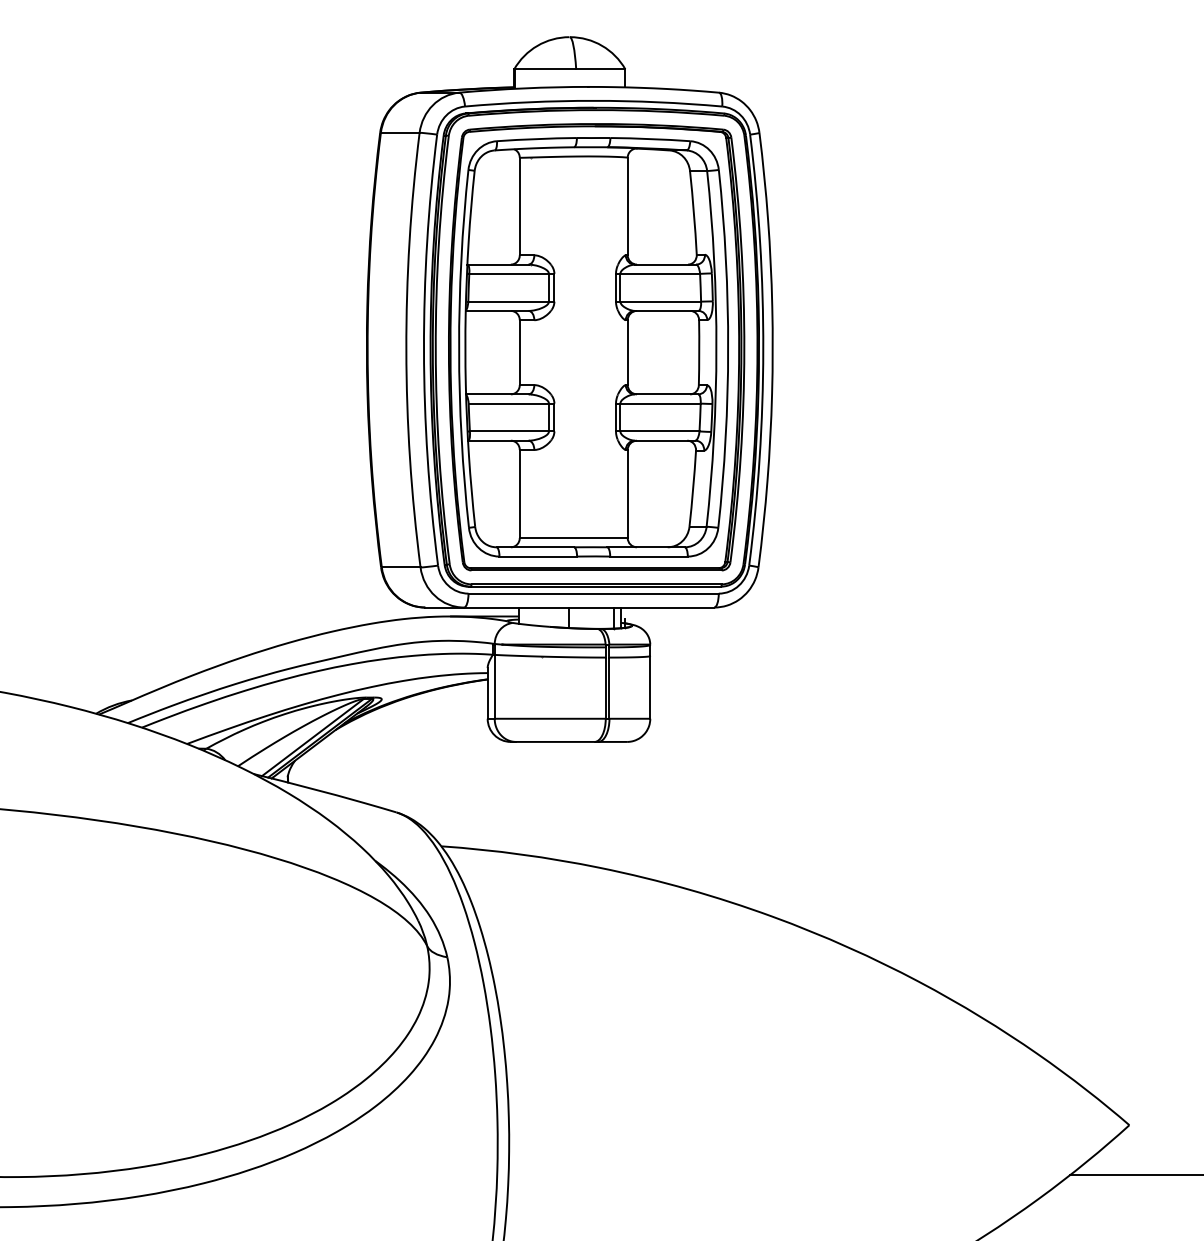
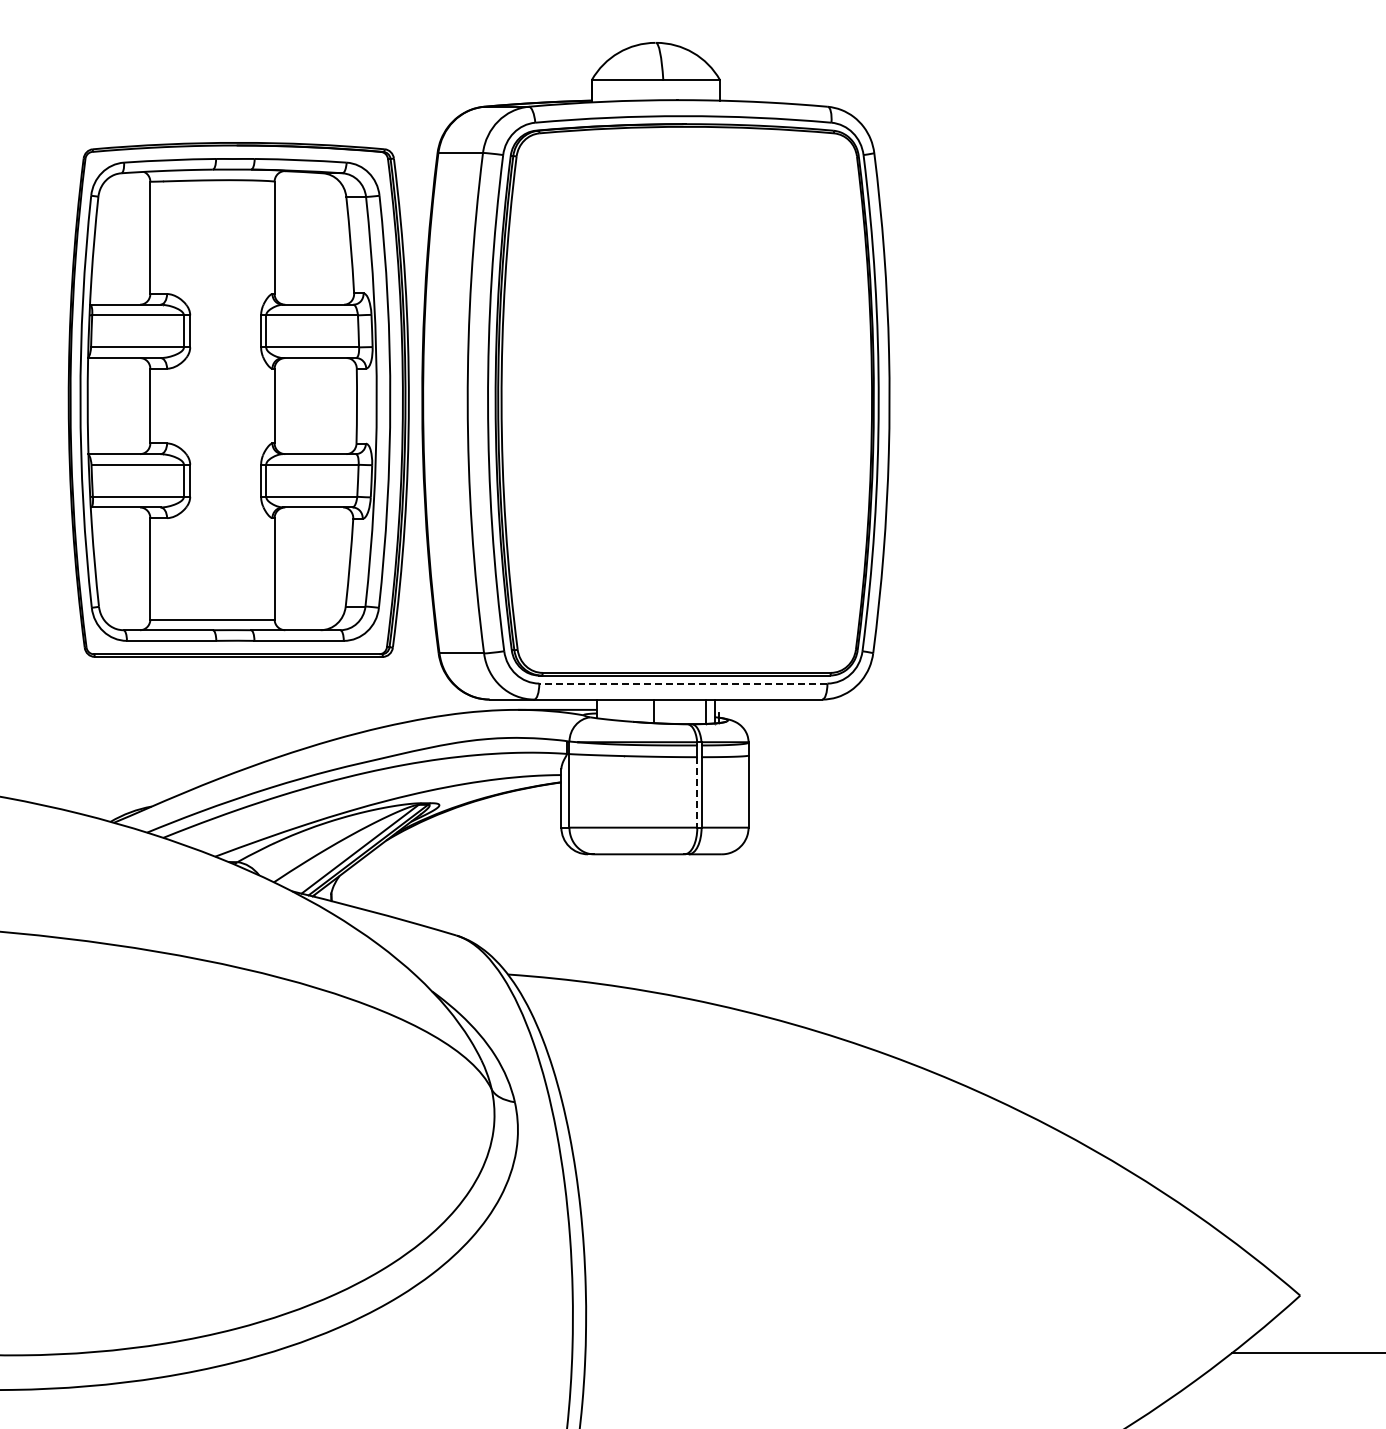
part: (596, 346) -> (238, 399), moved
line: (592, 593) -> (682, 683), solid -> dashed
line: (605, 688) -> (697, 792), solid -> dashed

